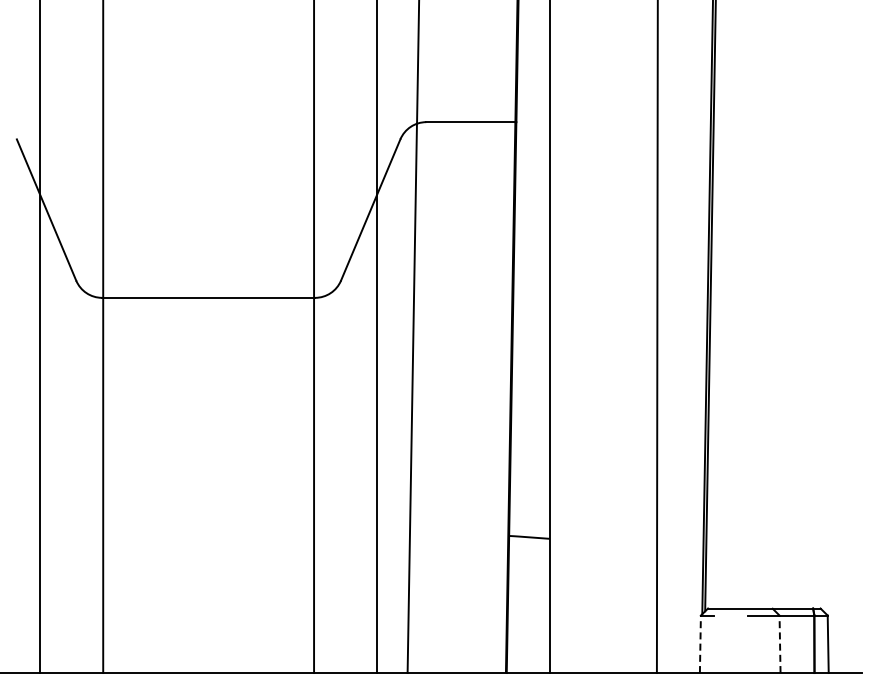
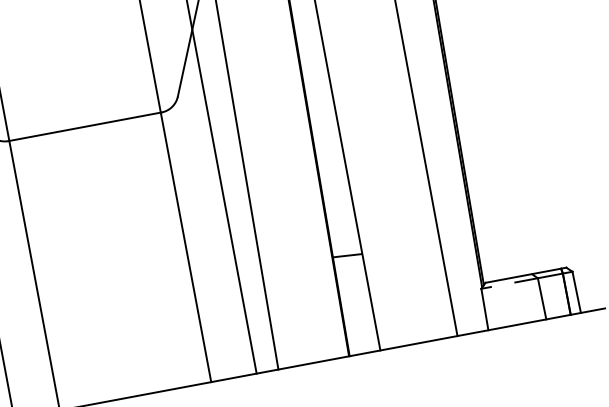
line: (700, 644) -> (484, 309), dashed -> solid
line: (780, 644) -> (542, 298), dashed -> solid

